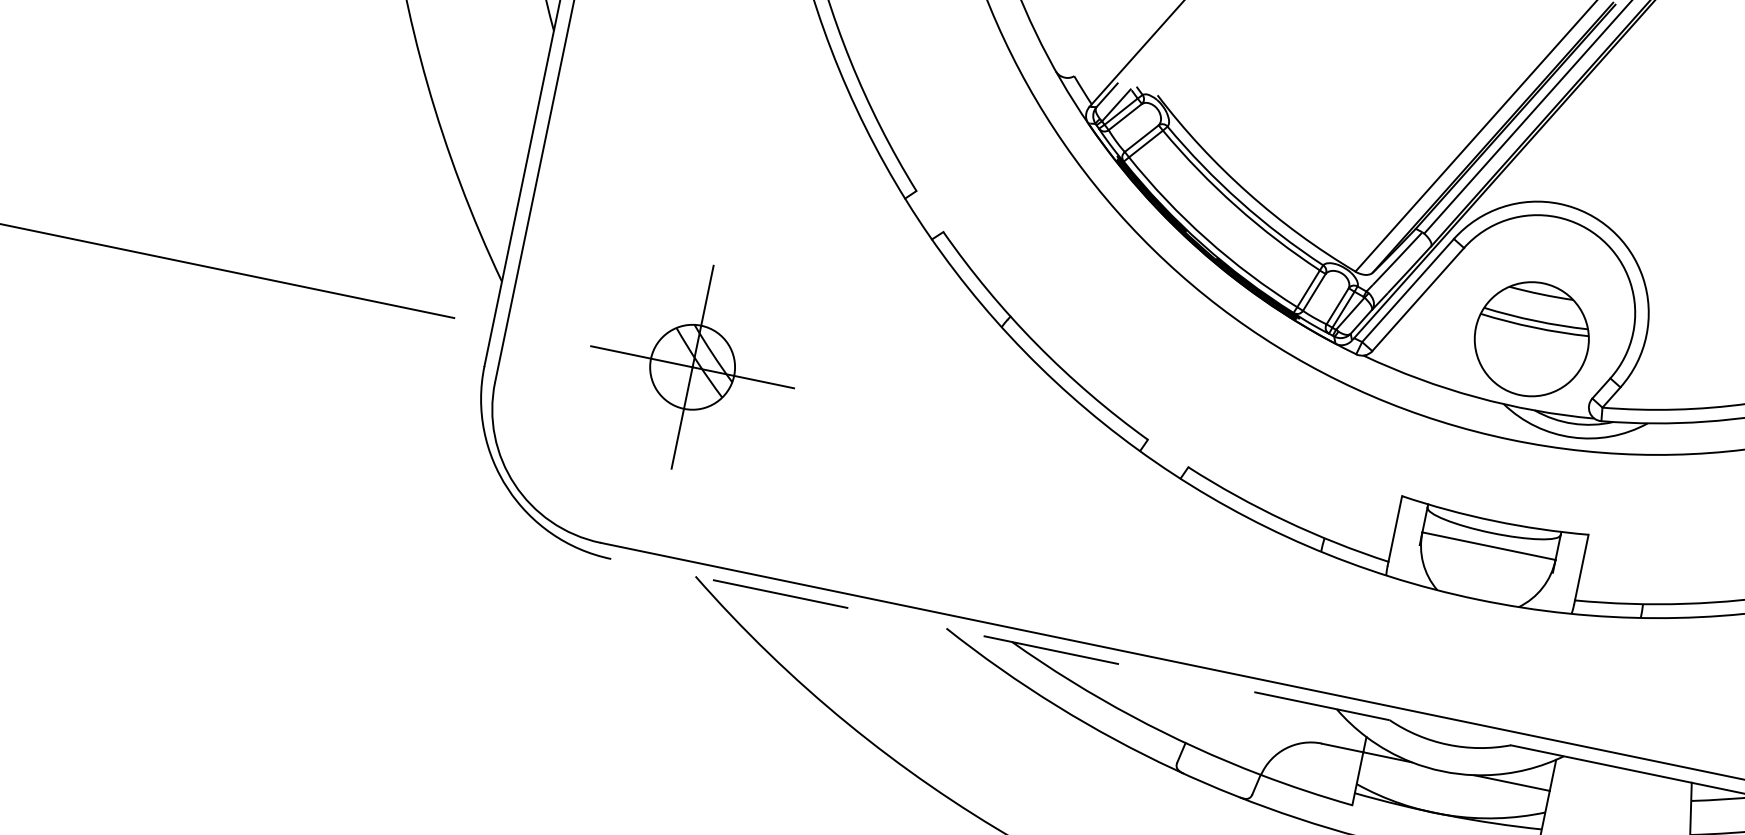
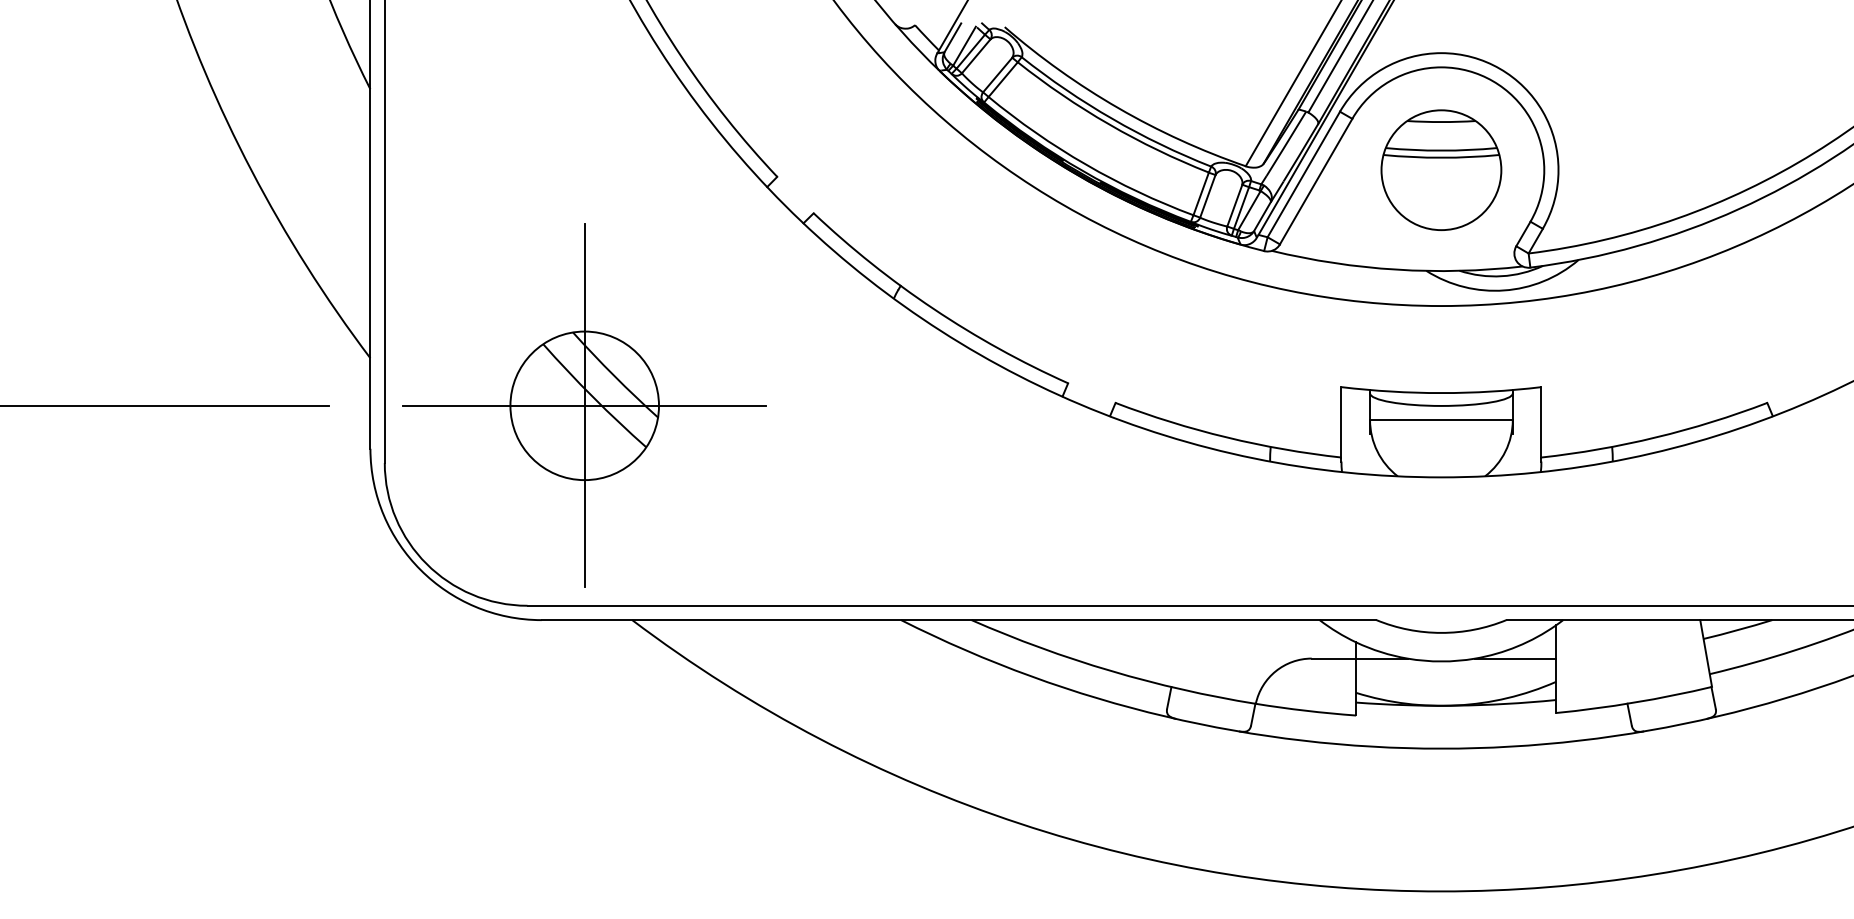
part: (1532, 338) -> (1441, 169), moved
part: (692, 367) -> (584, 405), size x1.67
line: (999, 639) -> (958, 620), dashed -> solid

